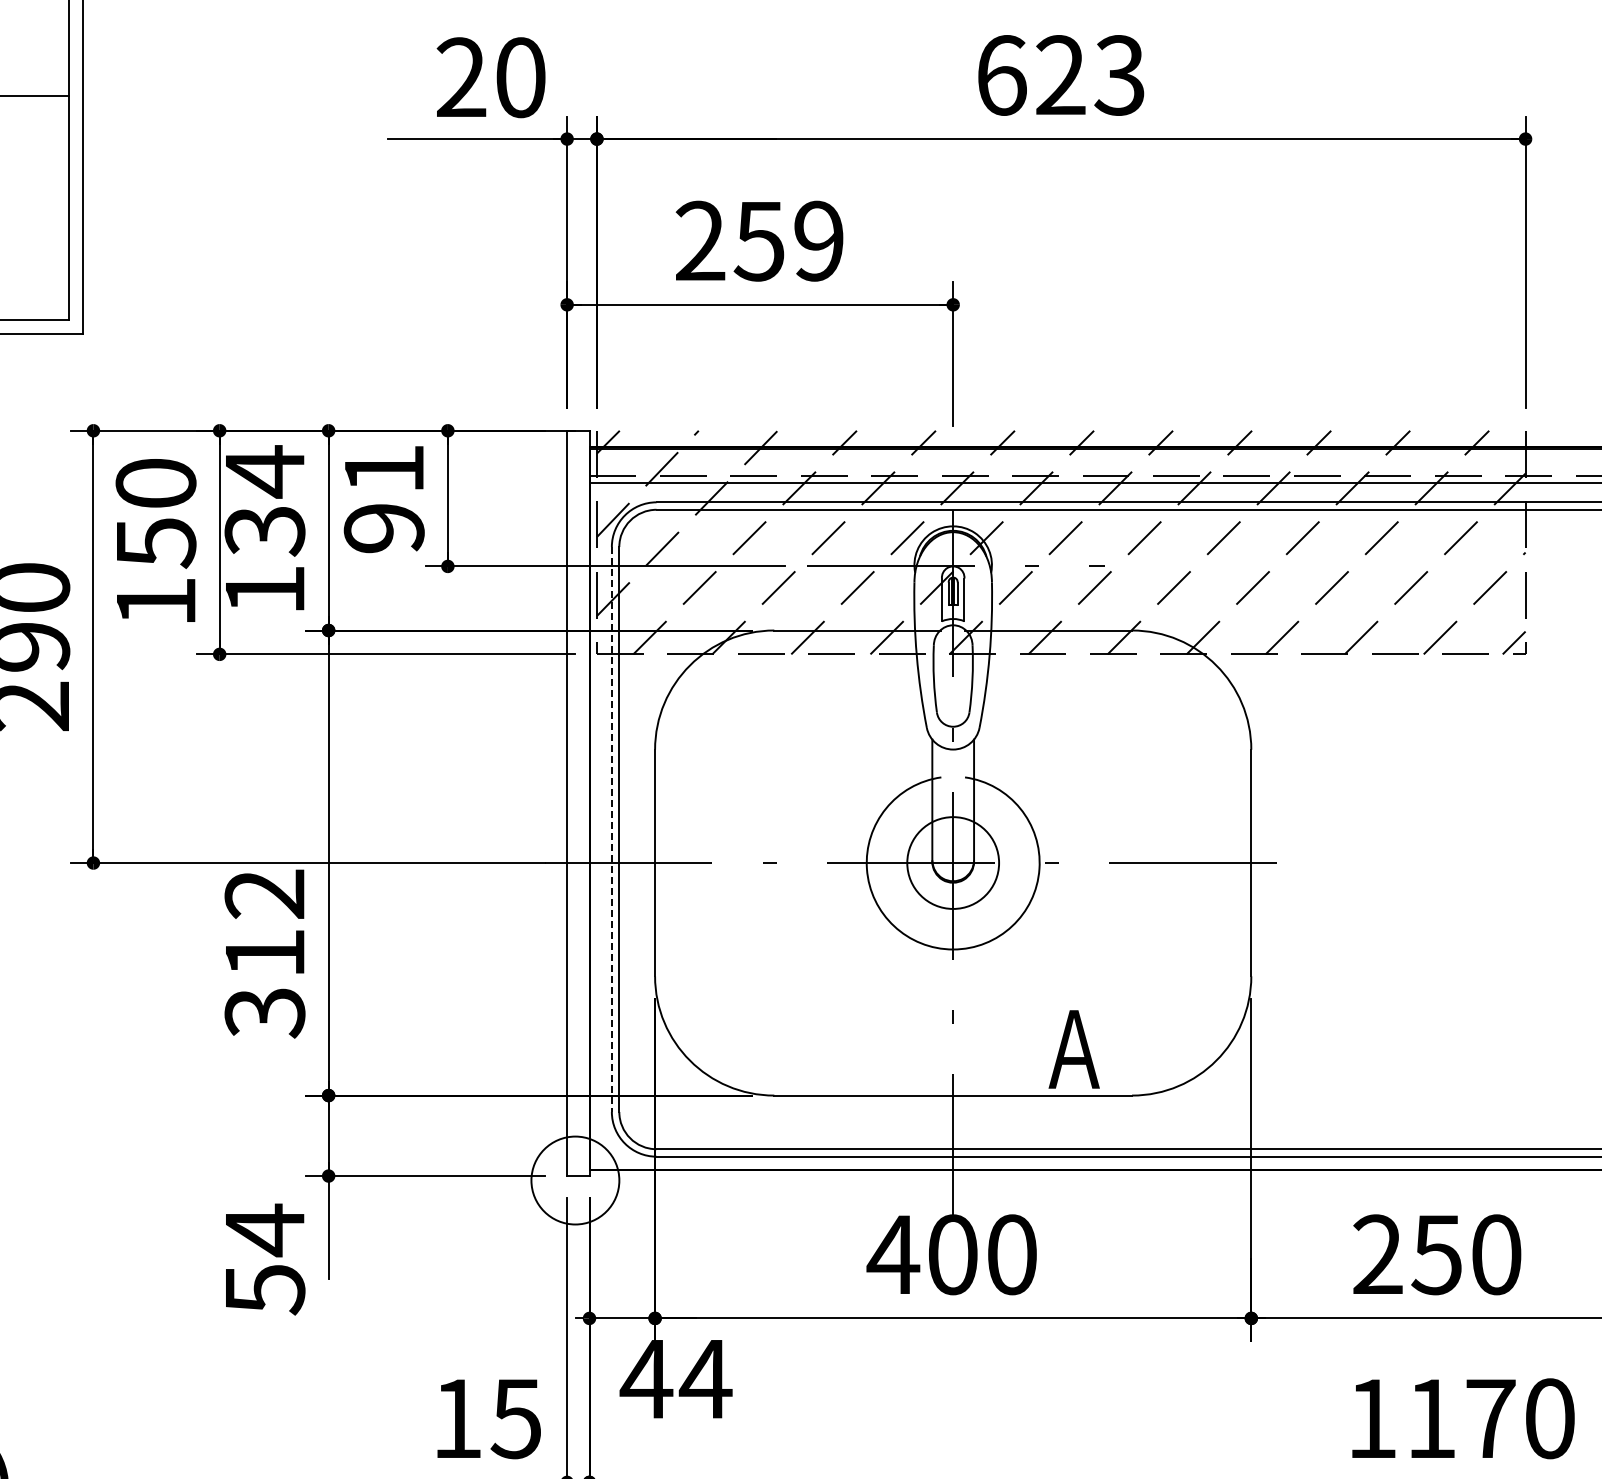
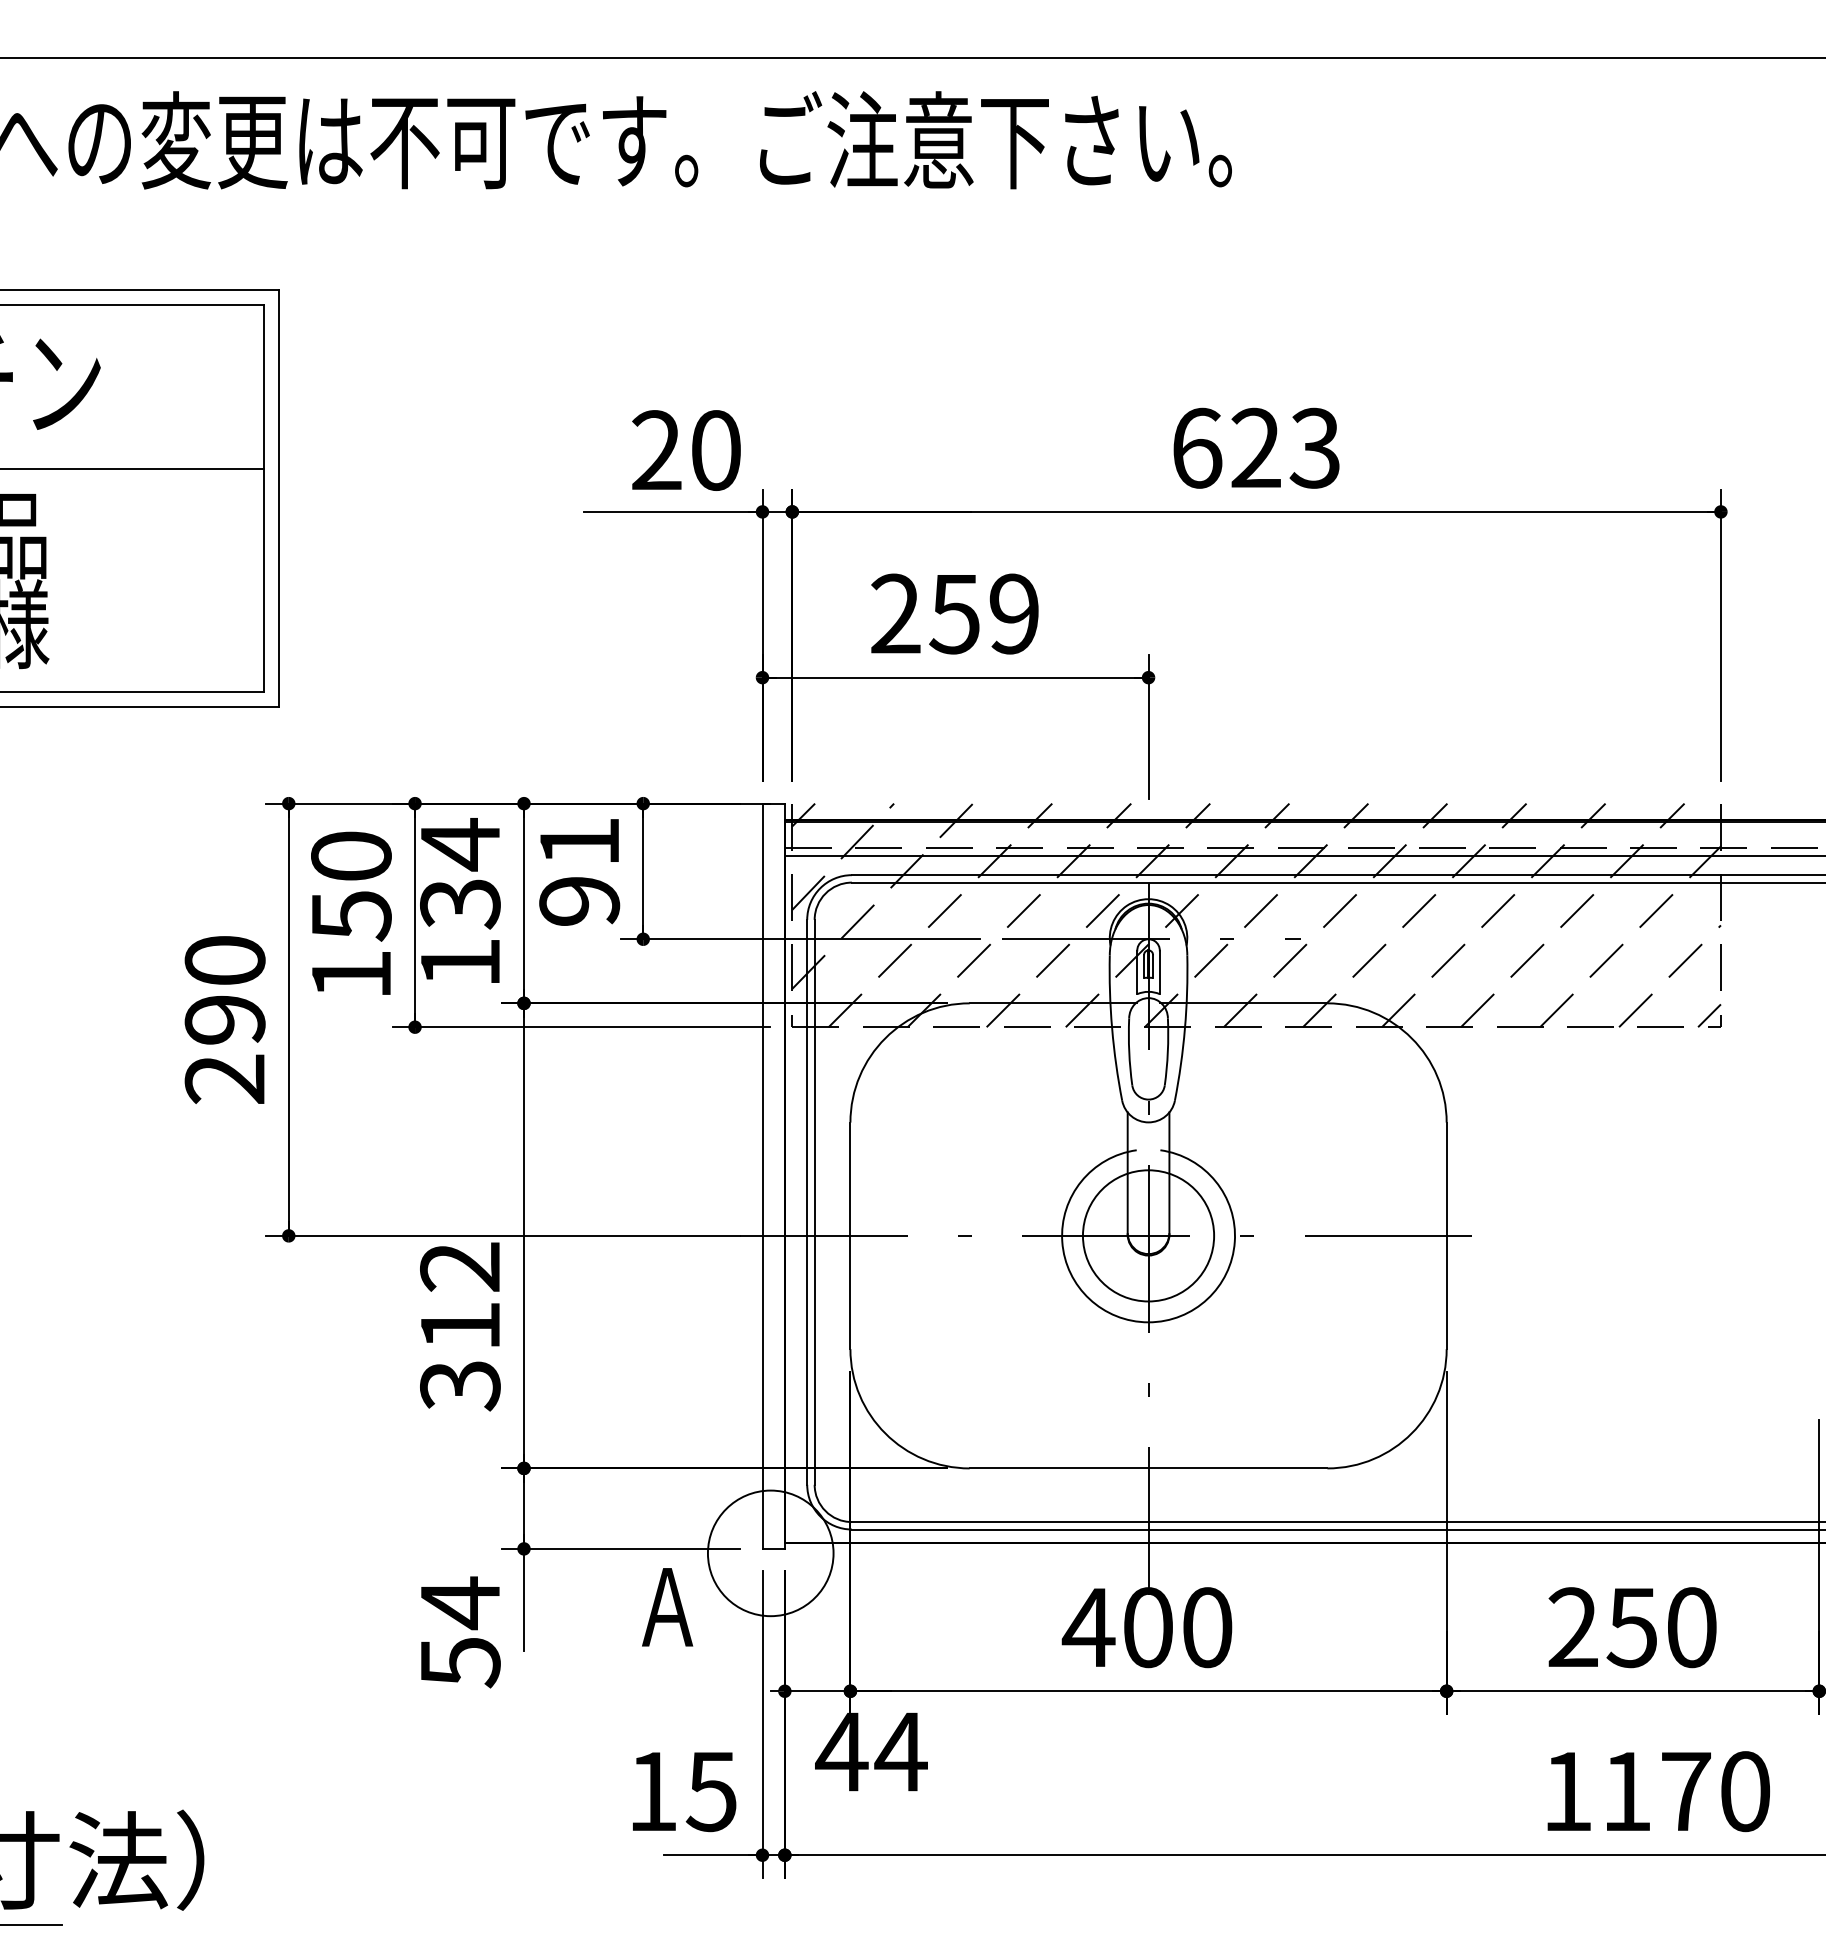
line: (612, 829) -> (807, 1202), dashed -> solid
circle: (953, 862) -> (1148, 1235), size x1.43
text: (1074, 1049) -> (667, 1607), moved
circle: (575, 1180) -> (770, 1553), size x1.43

